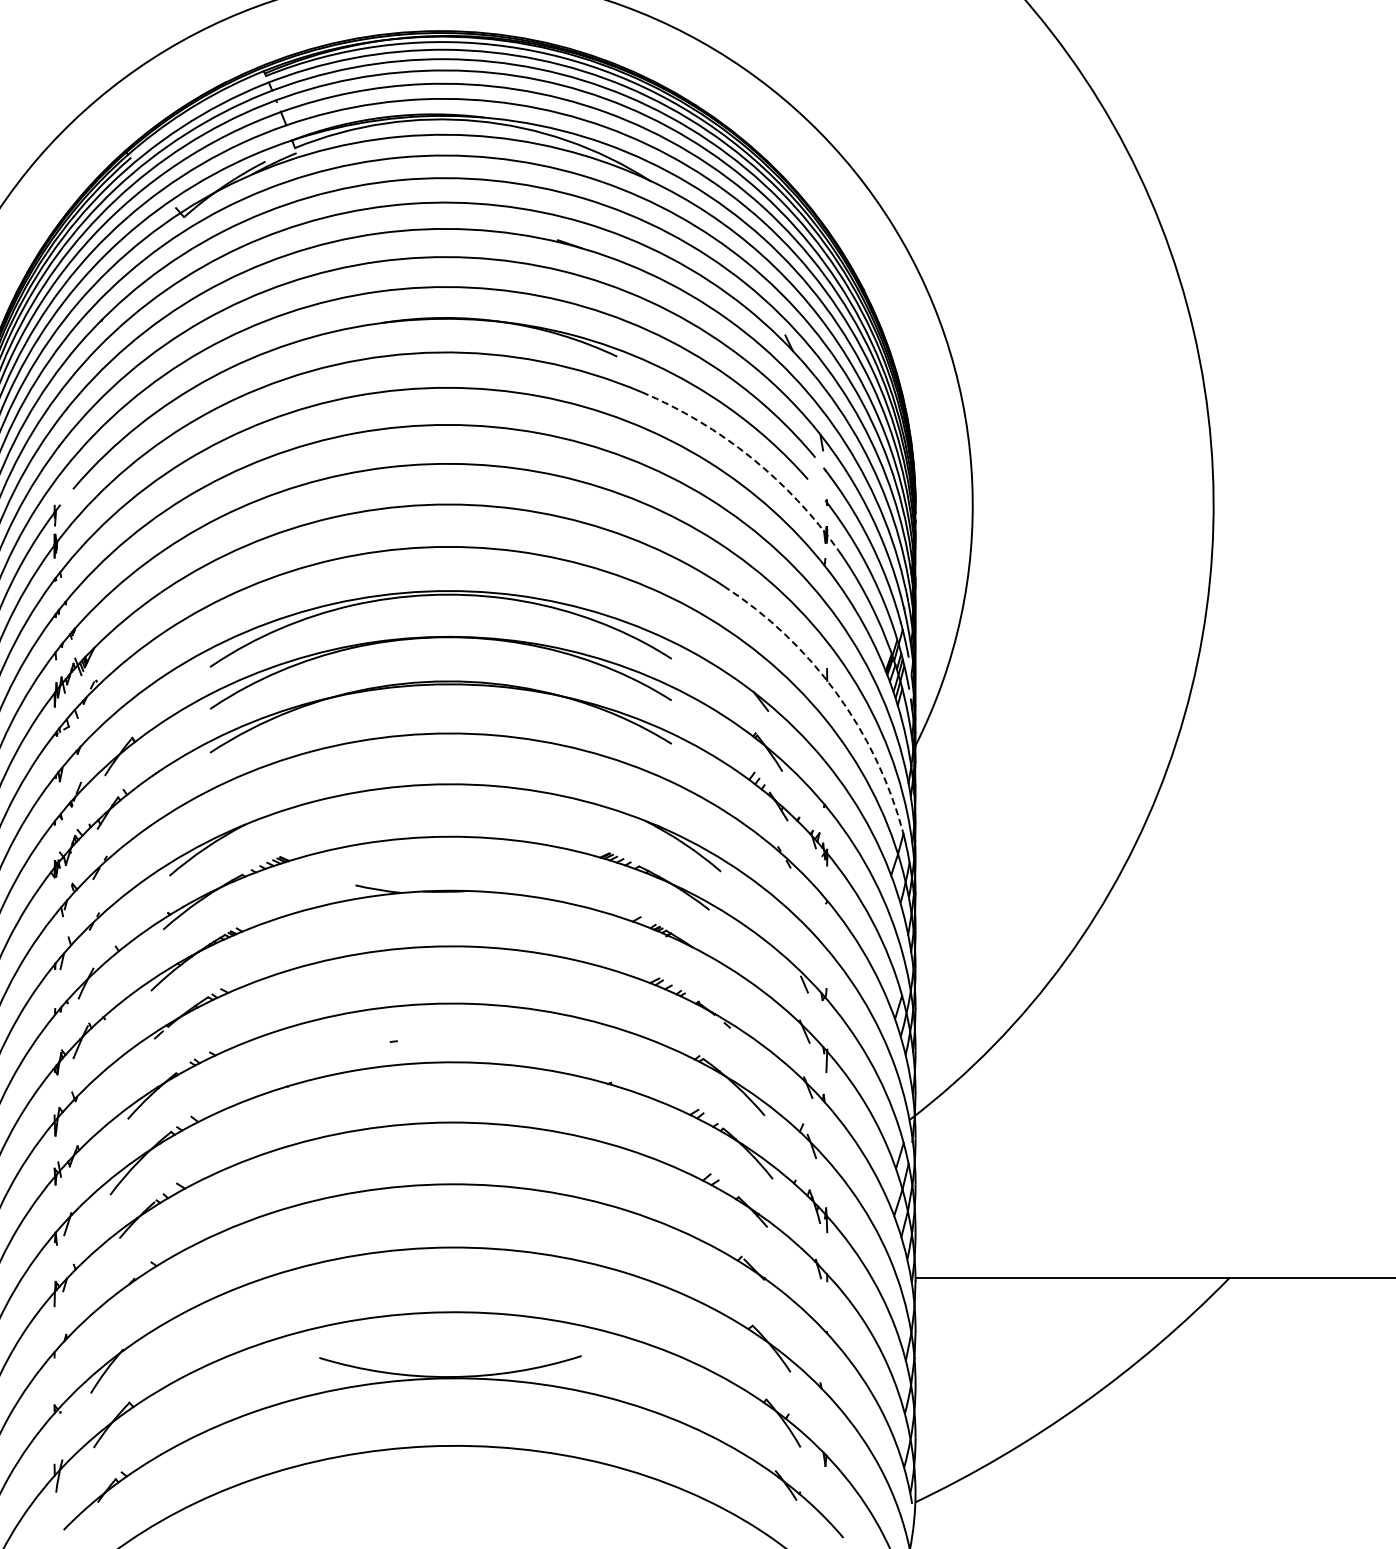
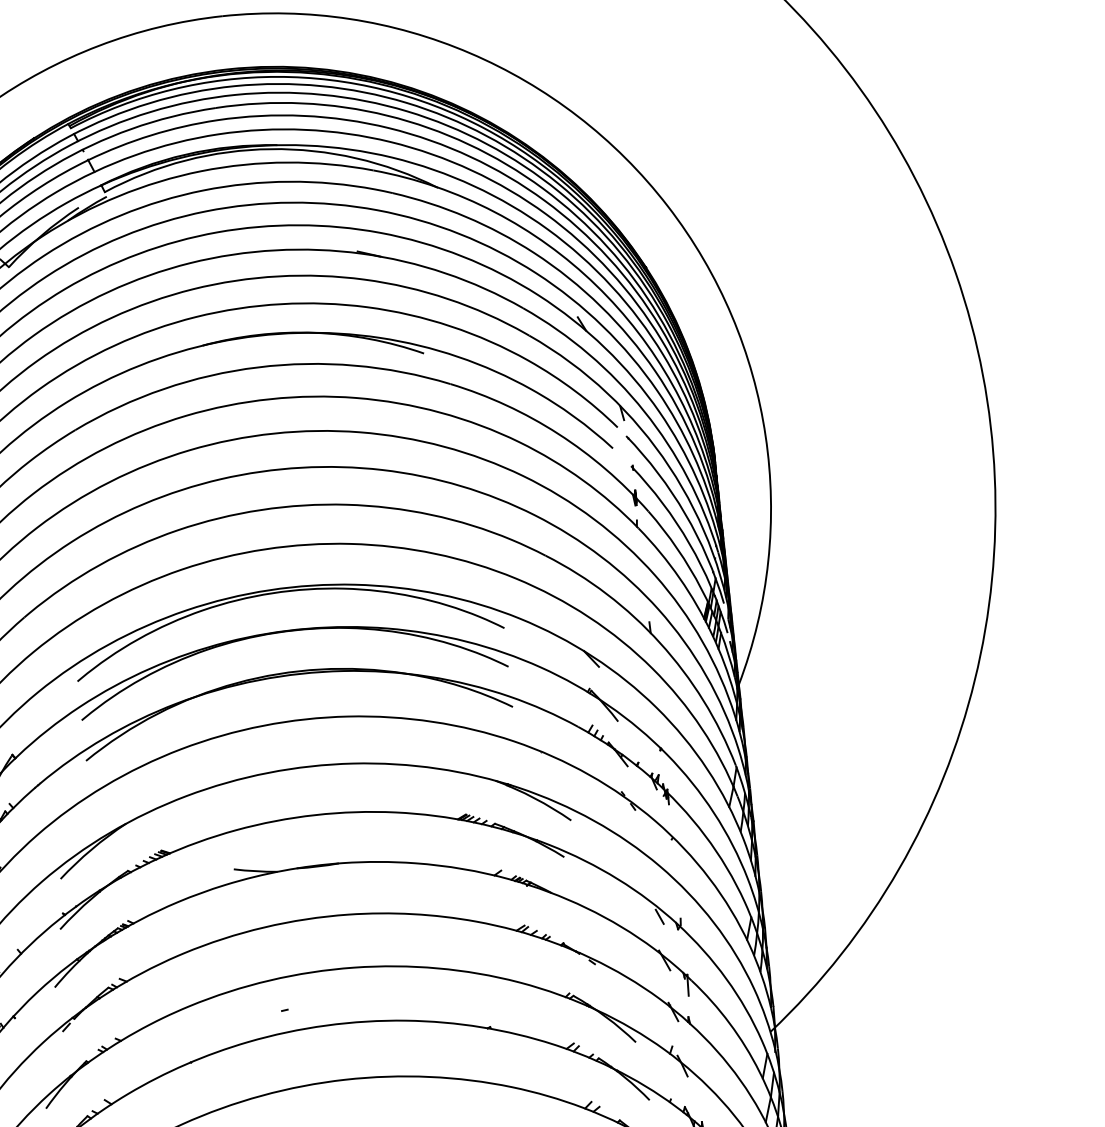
arc: (751, 457) -> (558, 433), dashed -> solid
arc: (836, 692) -> (660, 643), dashed -> solid

